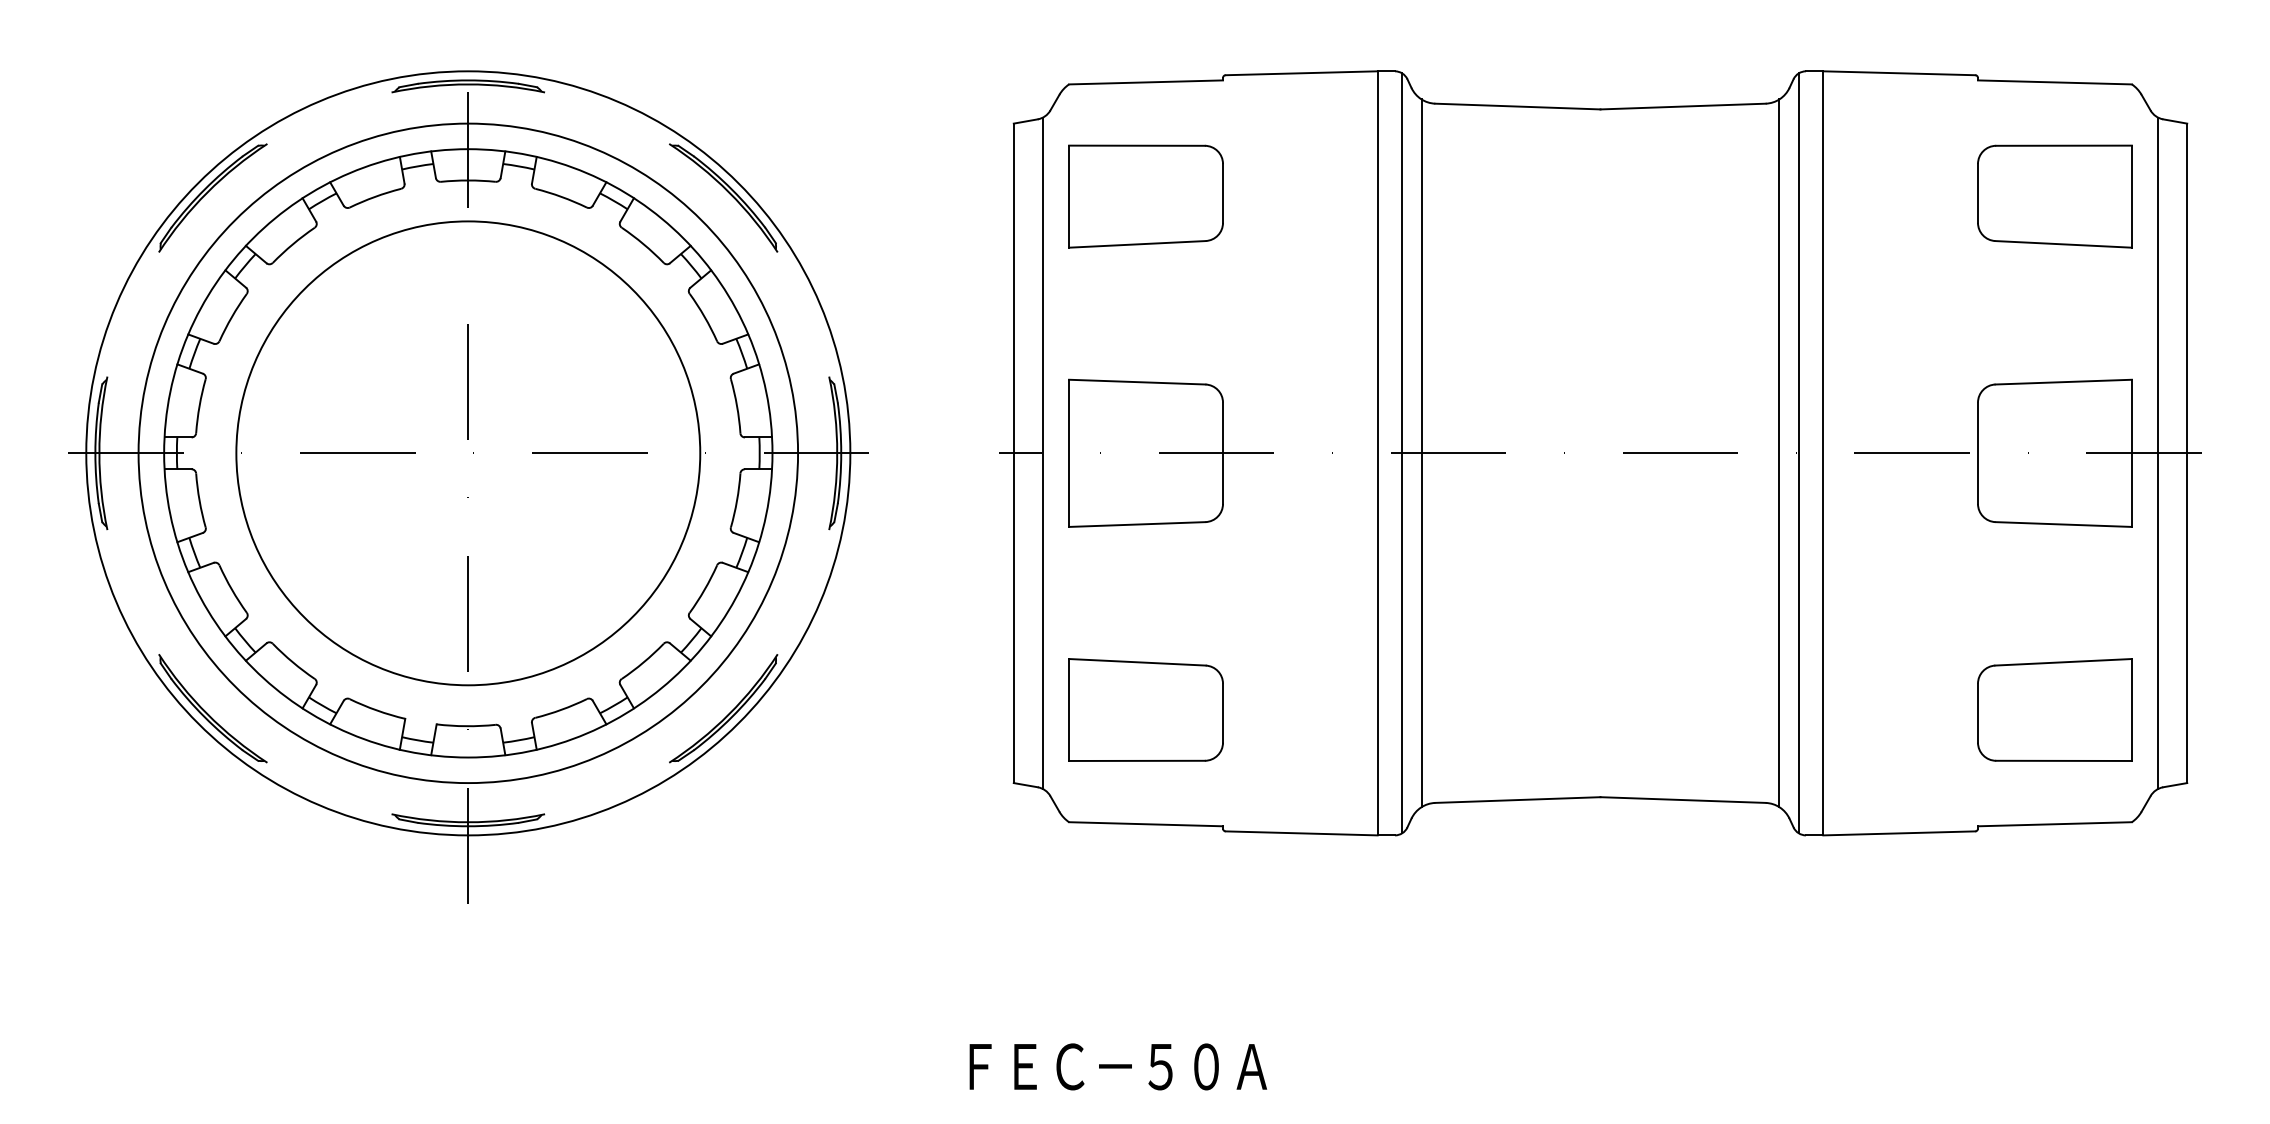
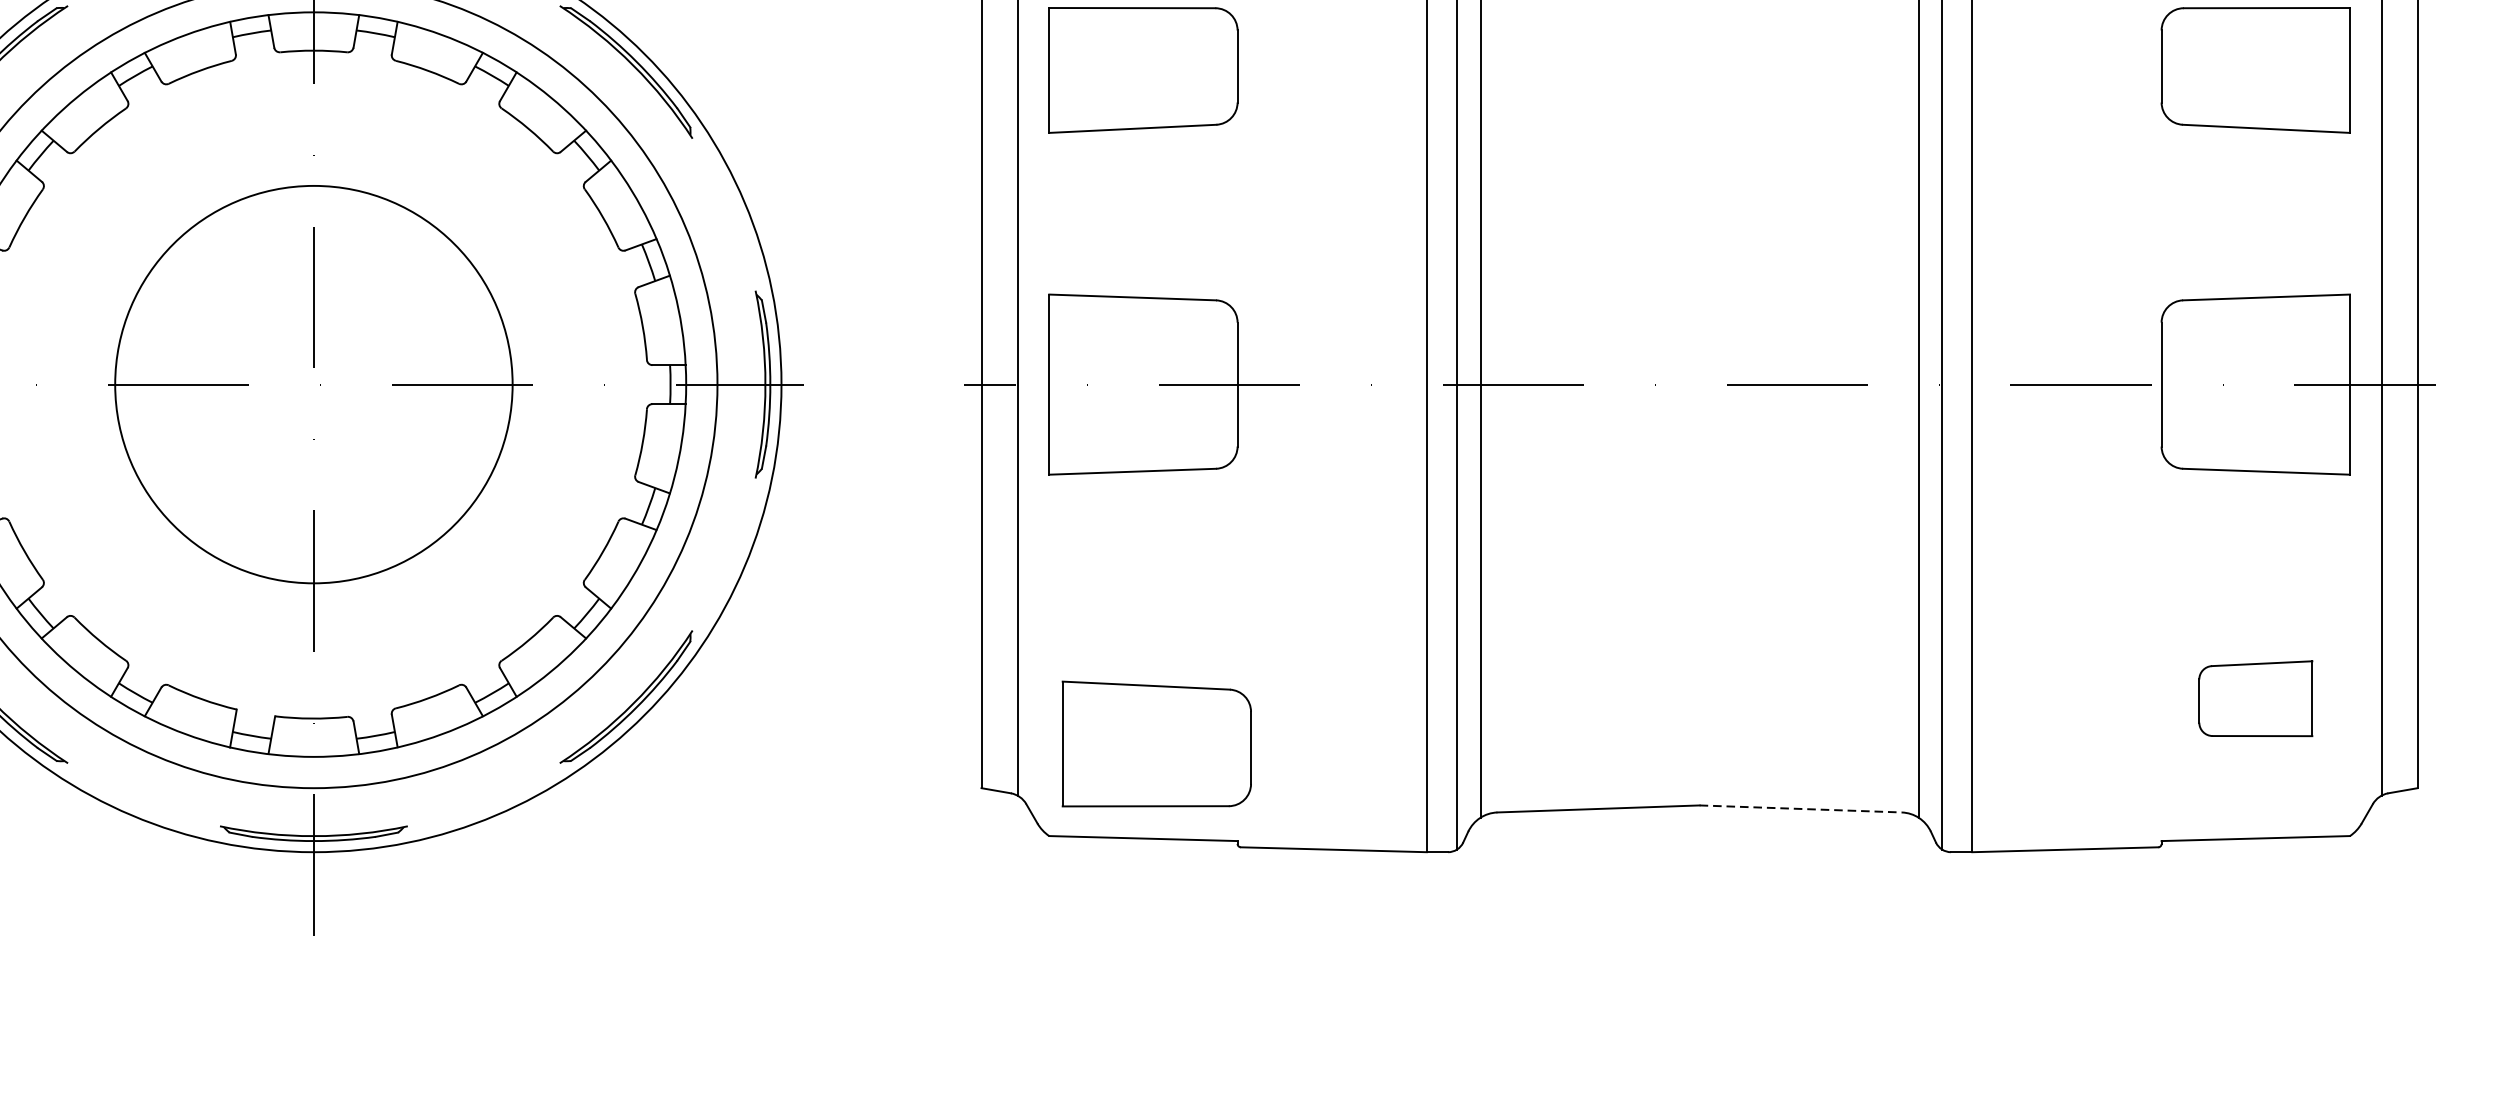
circle: (468, 453) -> (314, 384), size x0.7
part: (1145, 709) -> (1156, 743), moved
part: (2054, 709) -> (2255, 698), size x0.6
line: (1683, 800) -> (1801, 809), solid -> dashed

